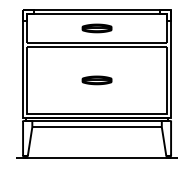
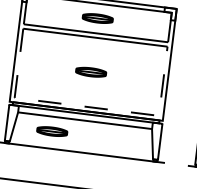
line: (97, 113) -> (87, 106), solid -> dashed
part: (66, 141) -> (51, 131), added

